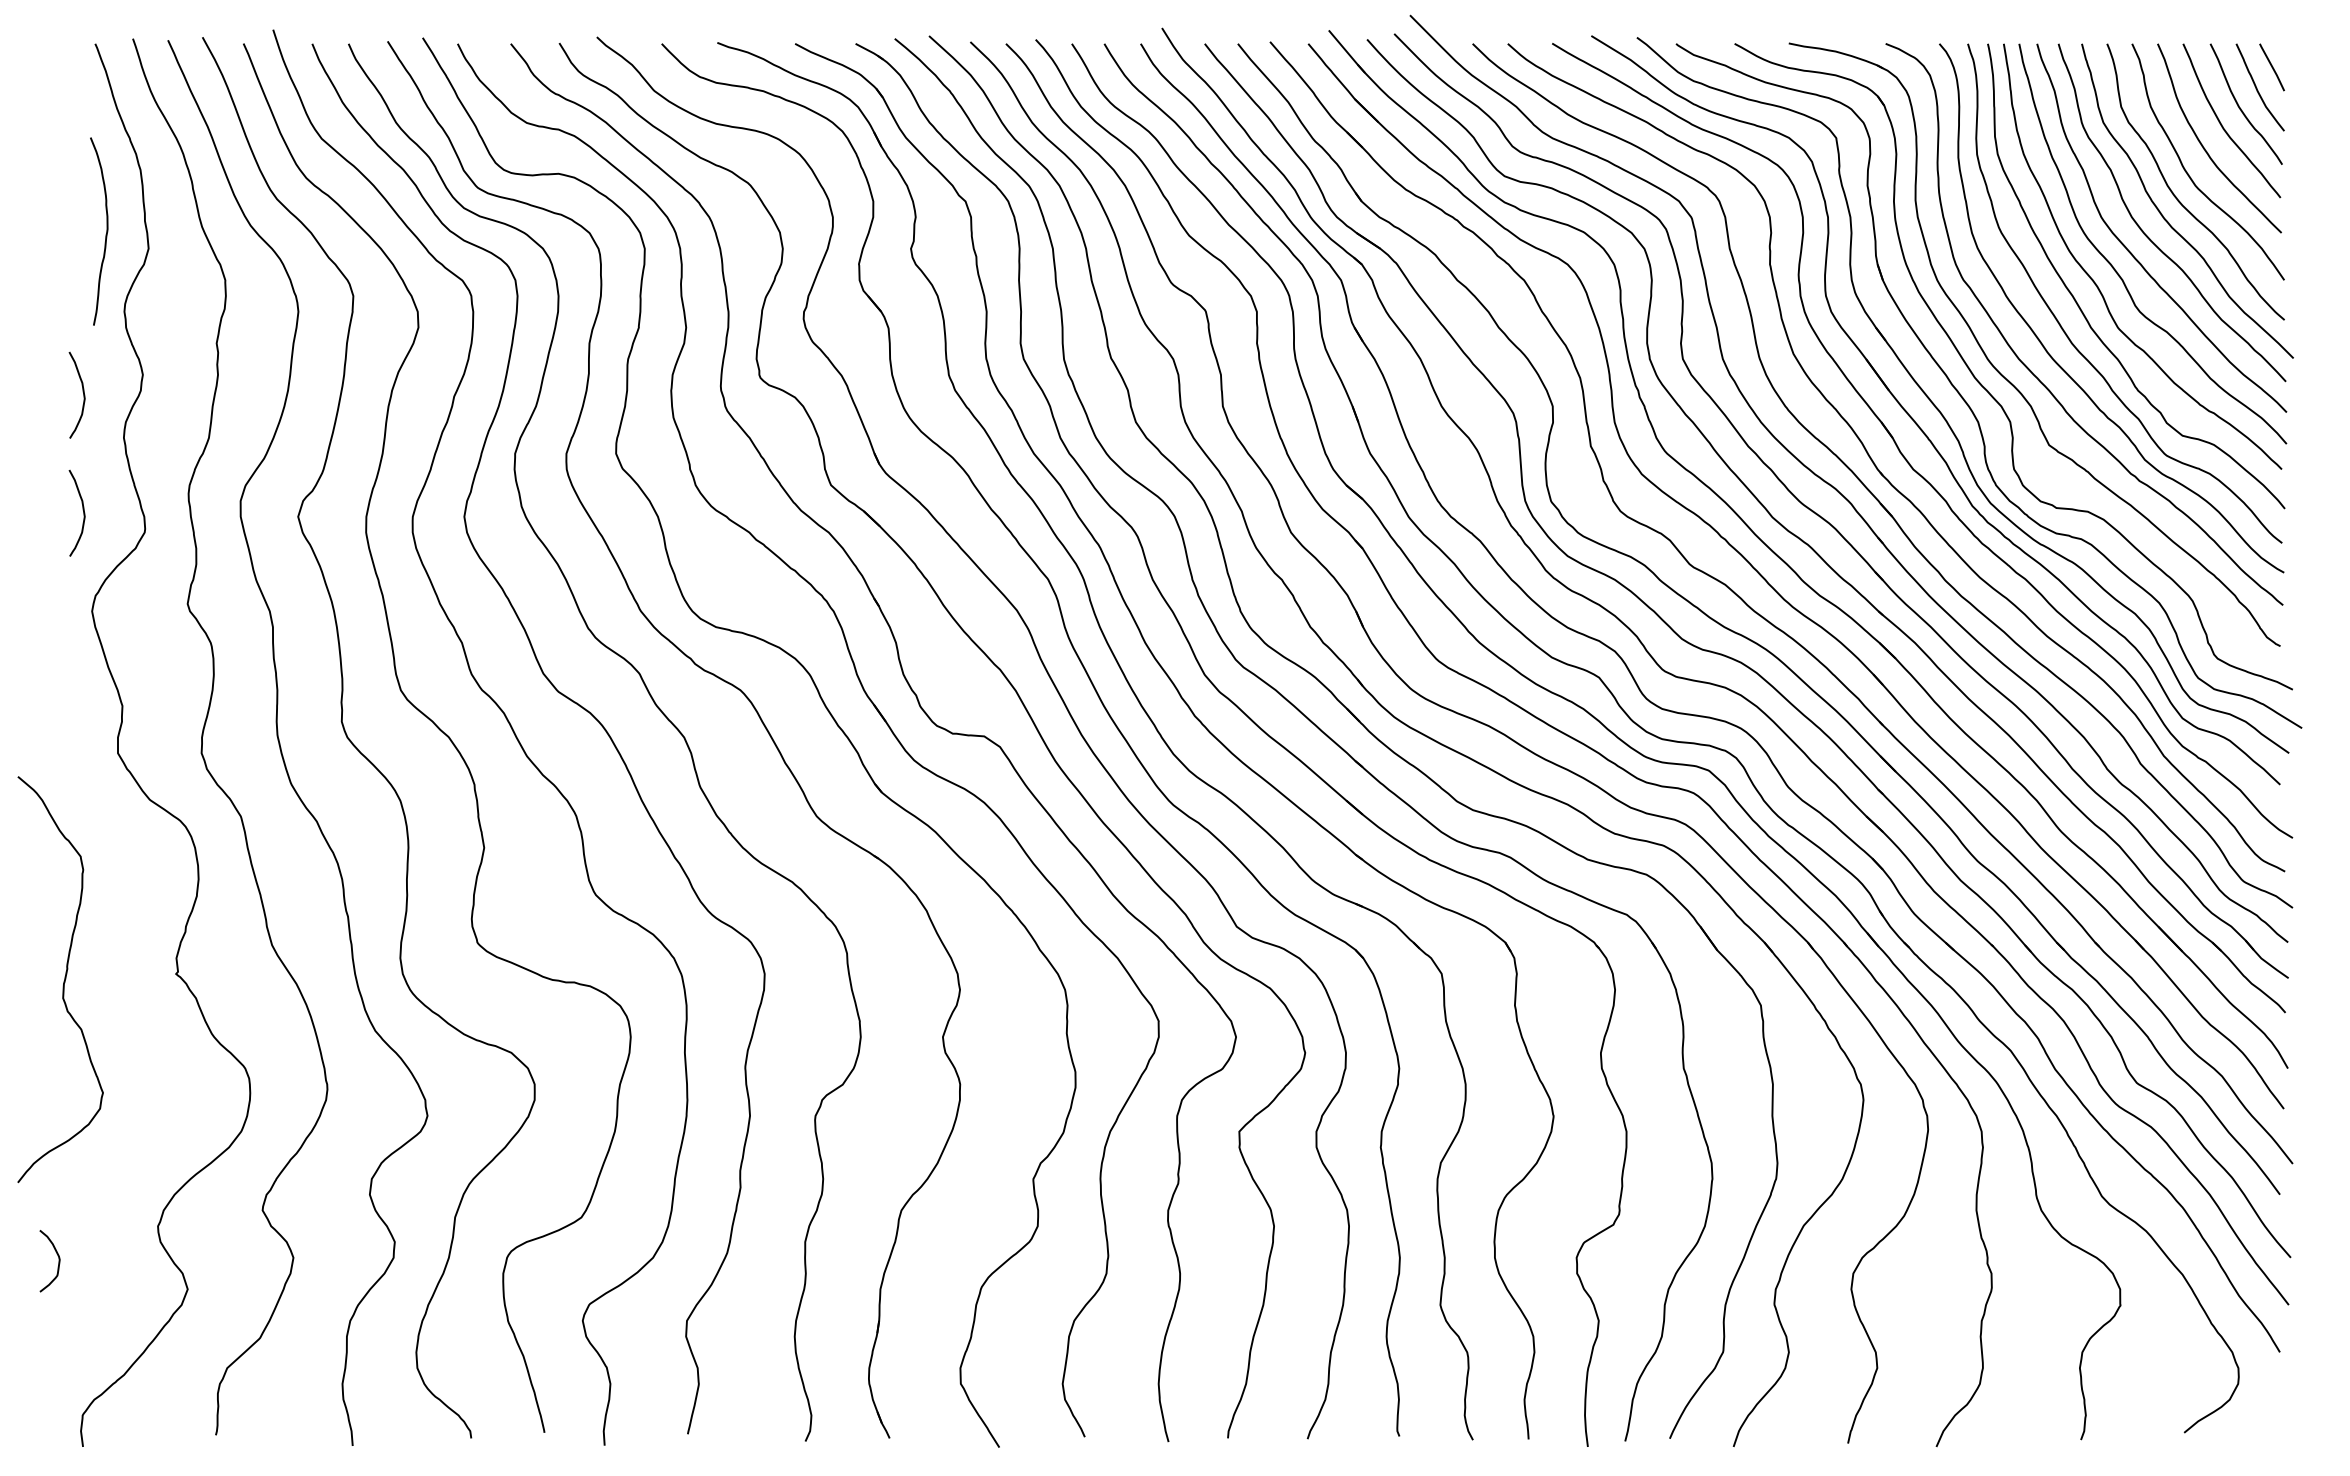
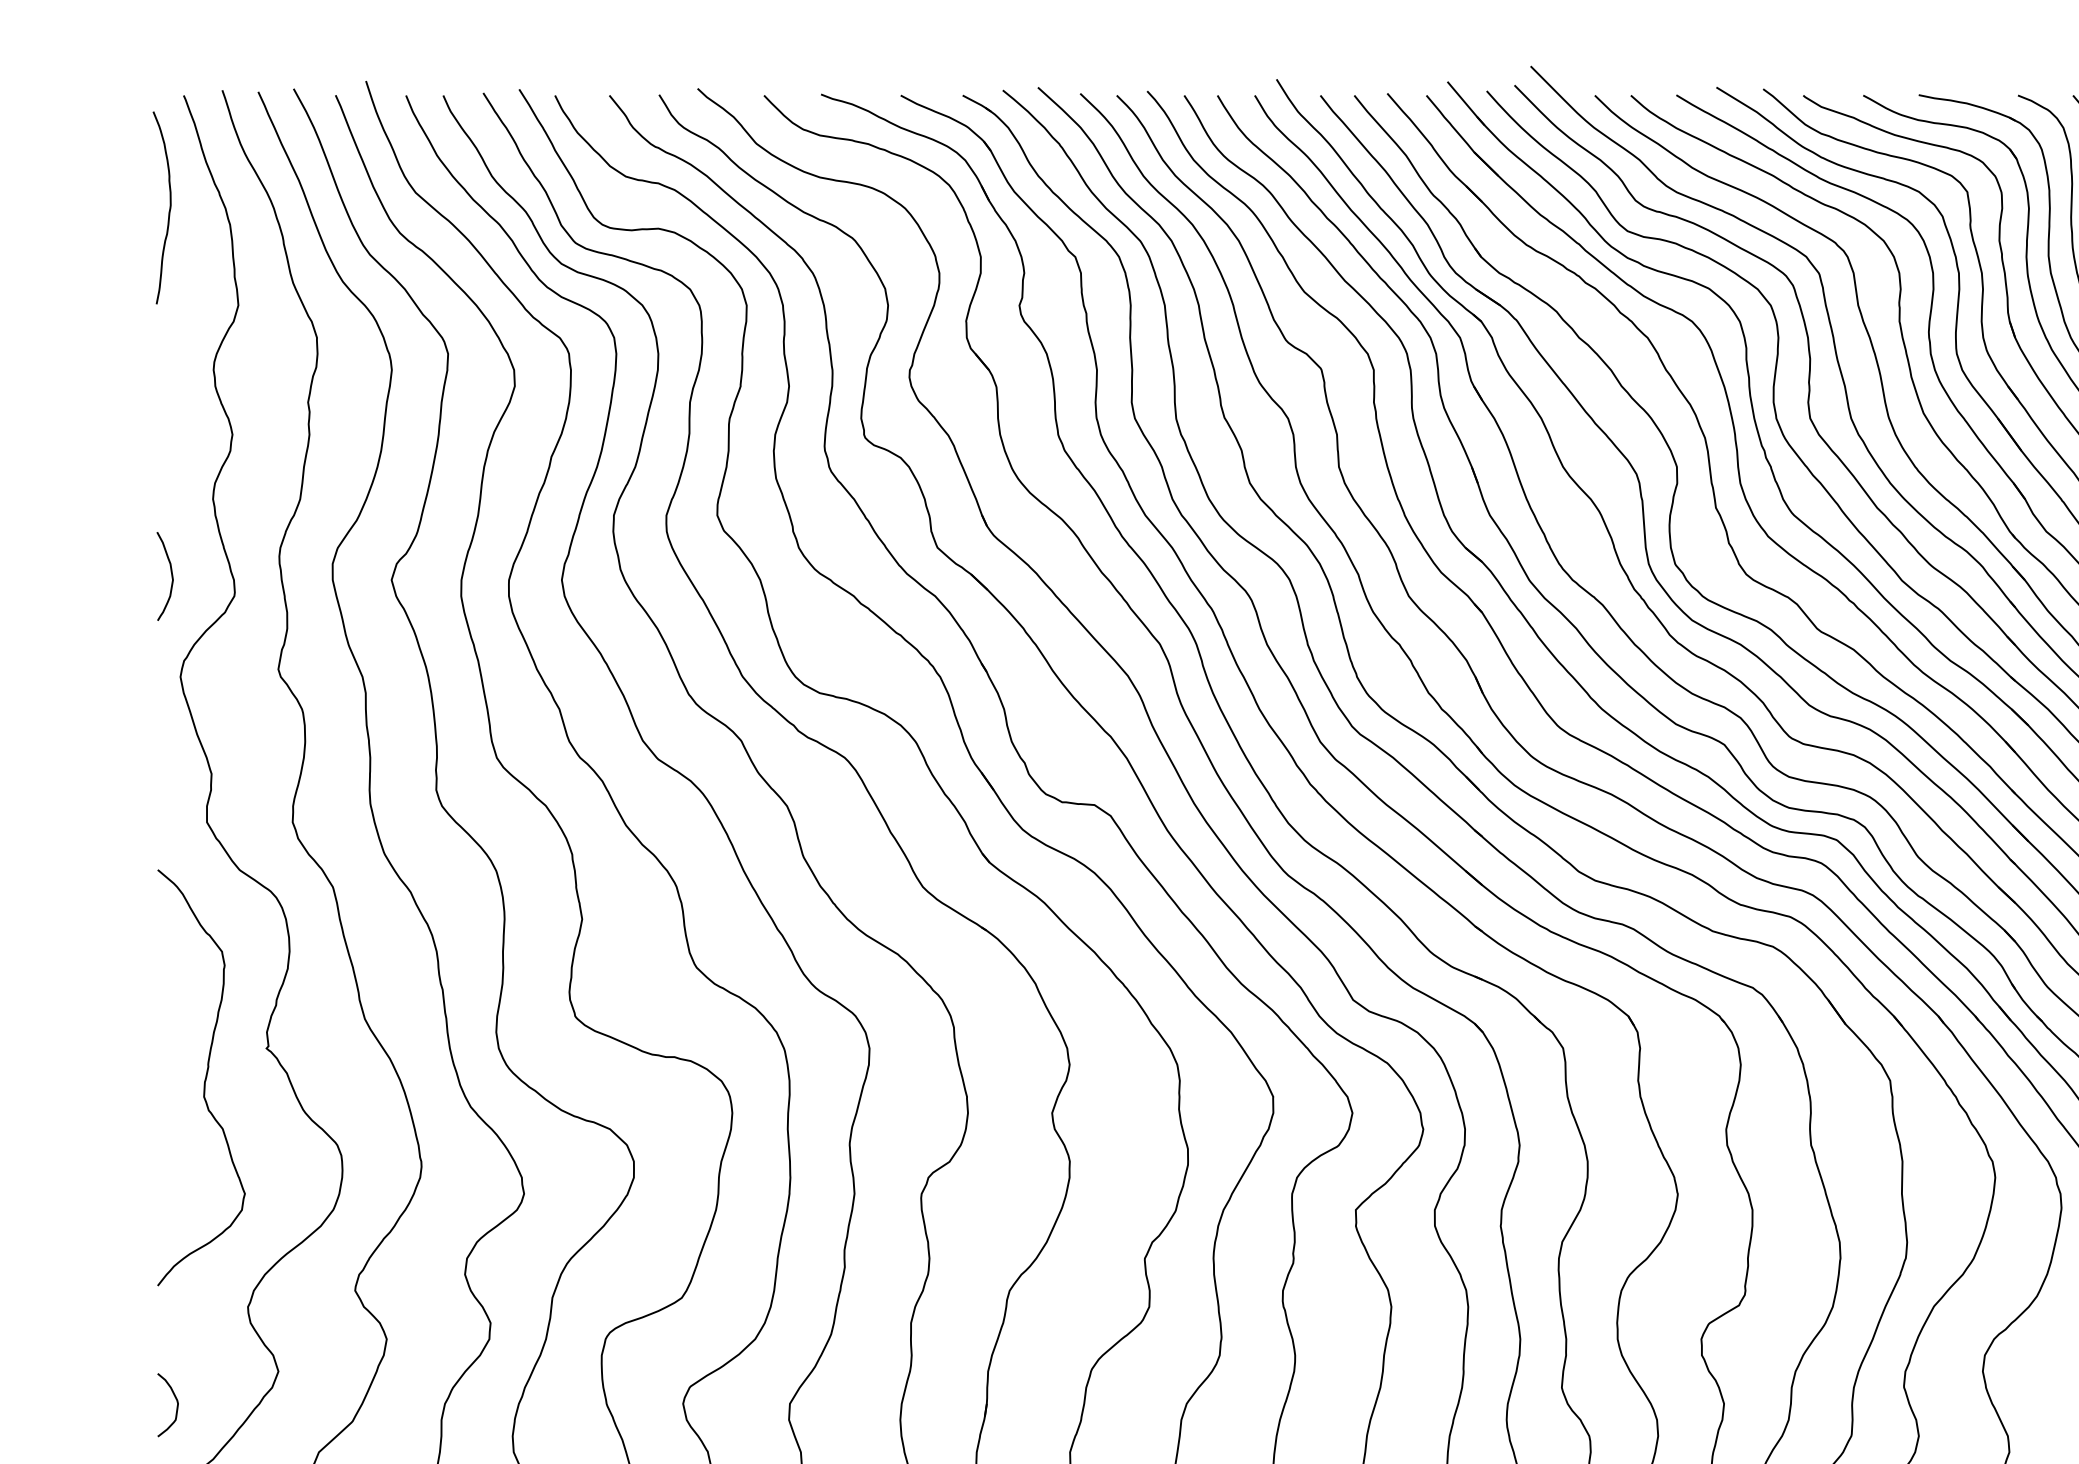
curve: (105, 234) -> (168, 210), moved
curve: (82, 392) -> (170, 452), removed
curve: (63, 981) -> (204, 1079), moved
curve: (58, 1261) -> (176, 1405), moved

